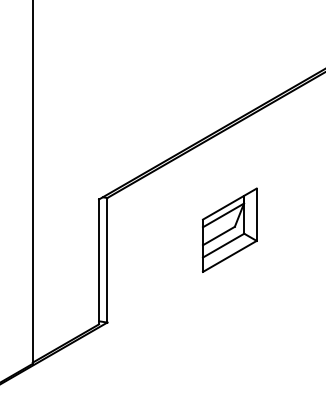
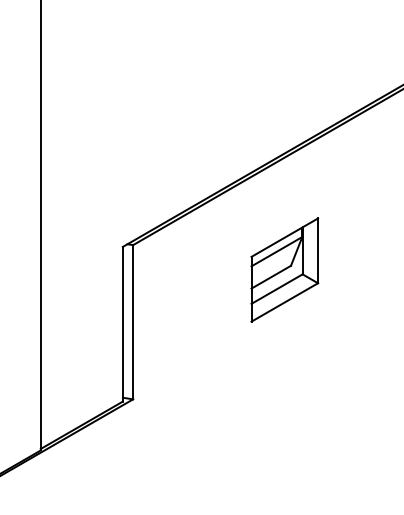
part: (229, 229) -> (284, 269), moved

